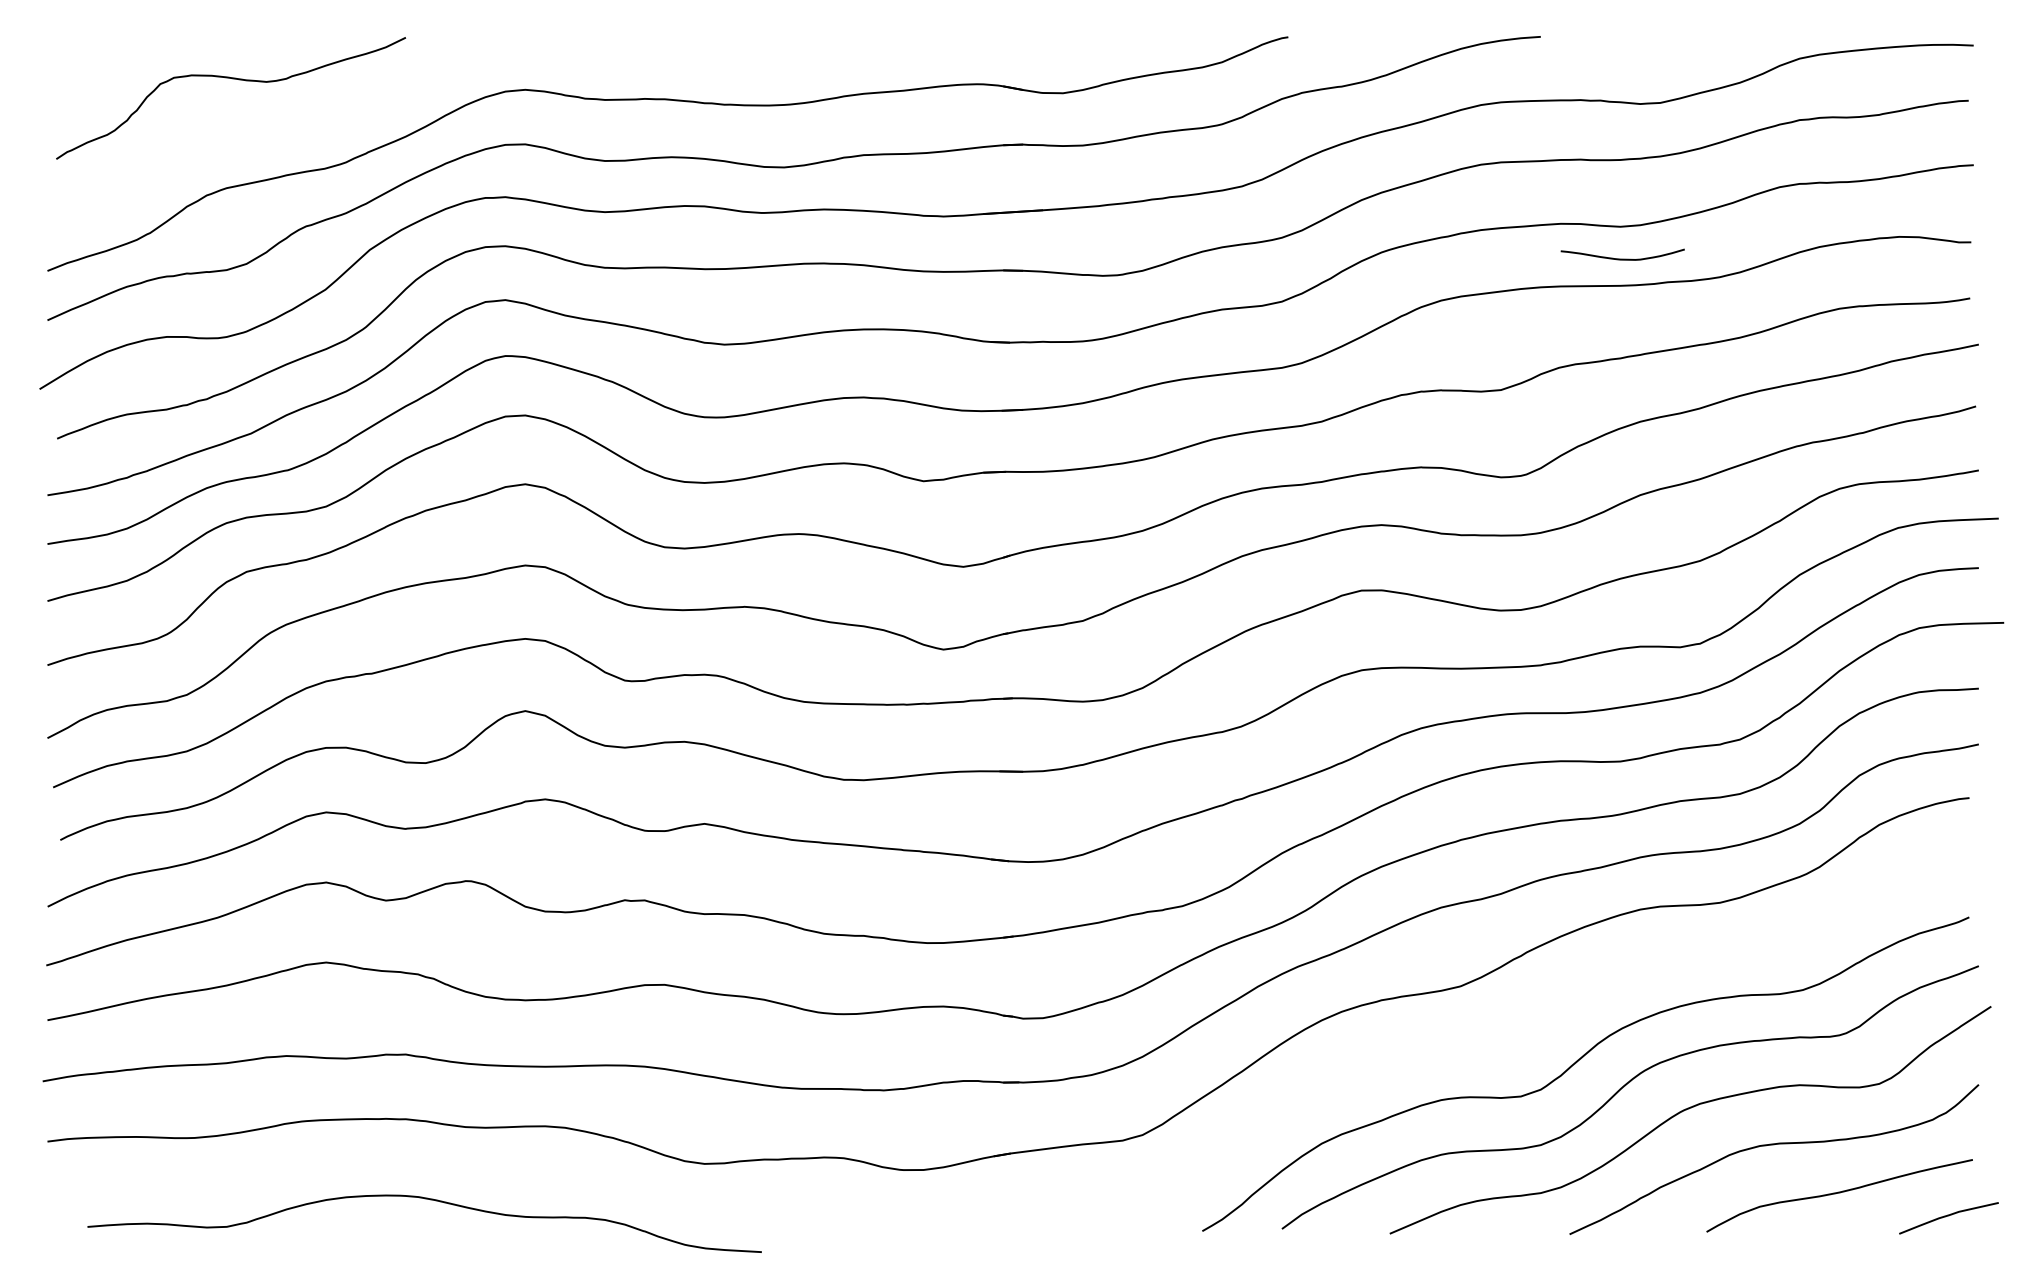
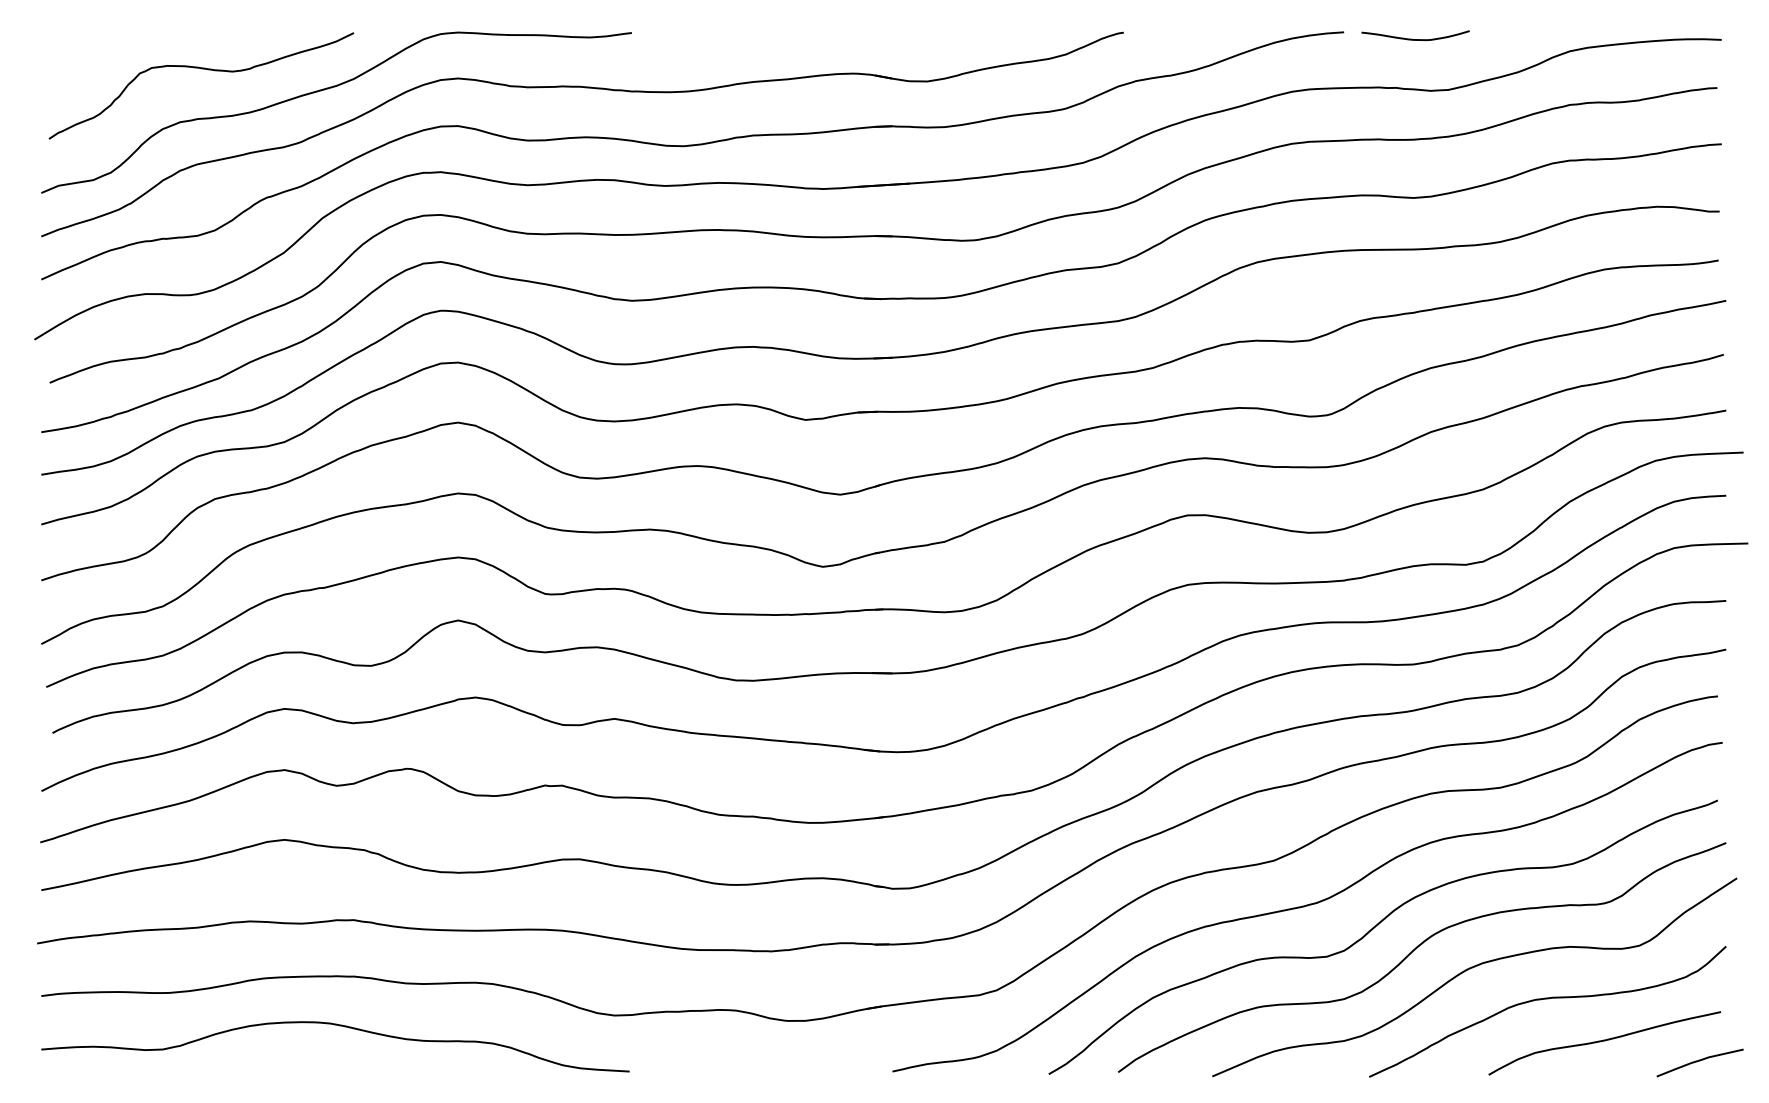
curve: (379, 101) -> (330, 88), added
curve: (1622, 258) -> (1415, 38), moved
curve: (1498, 1038) -> (1307, 906), added
curve: (430, 1200) -> (340, 1026), moved

